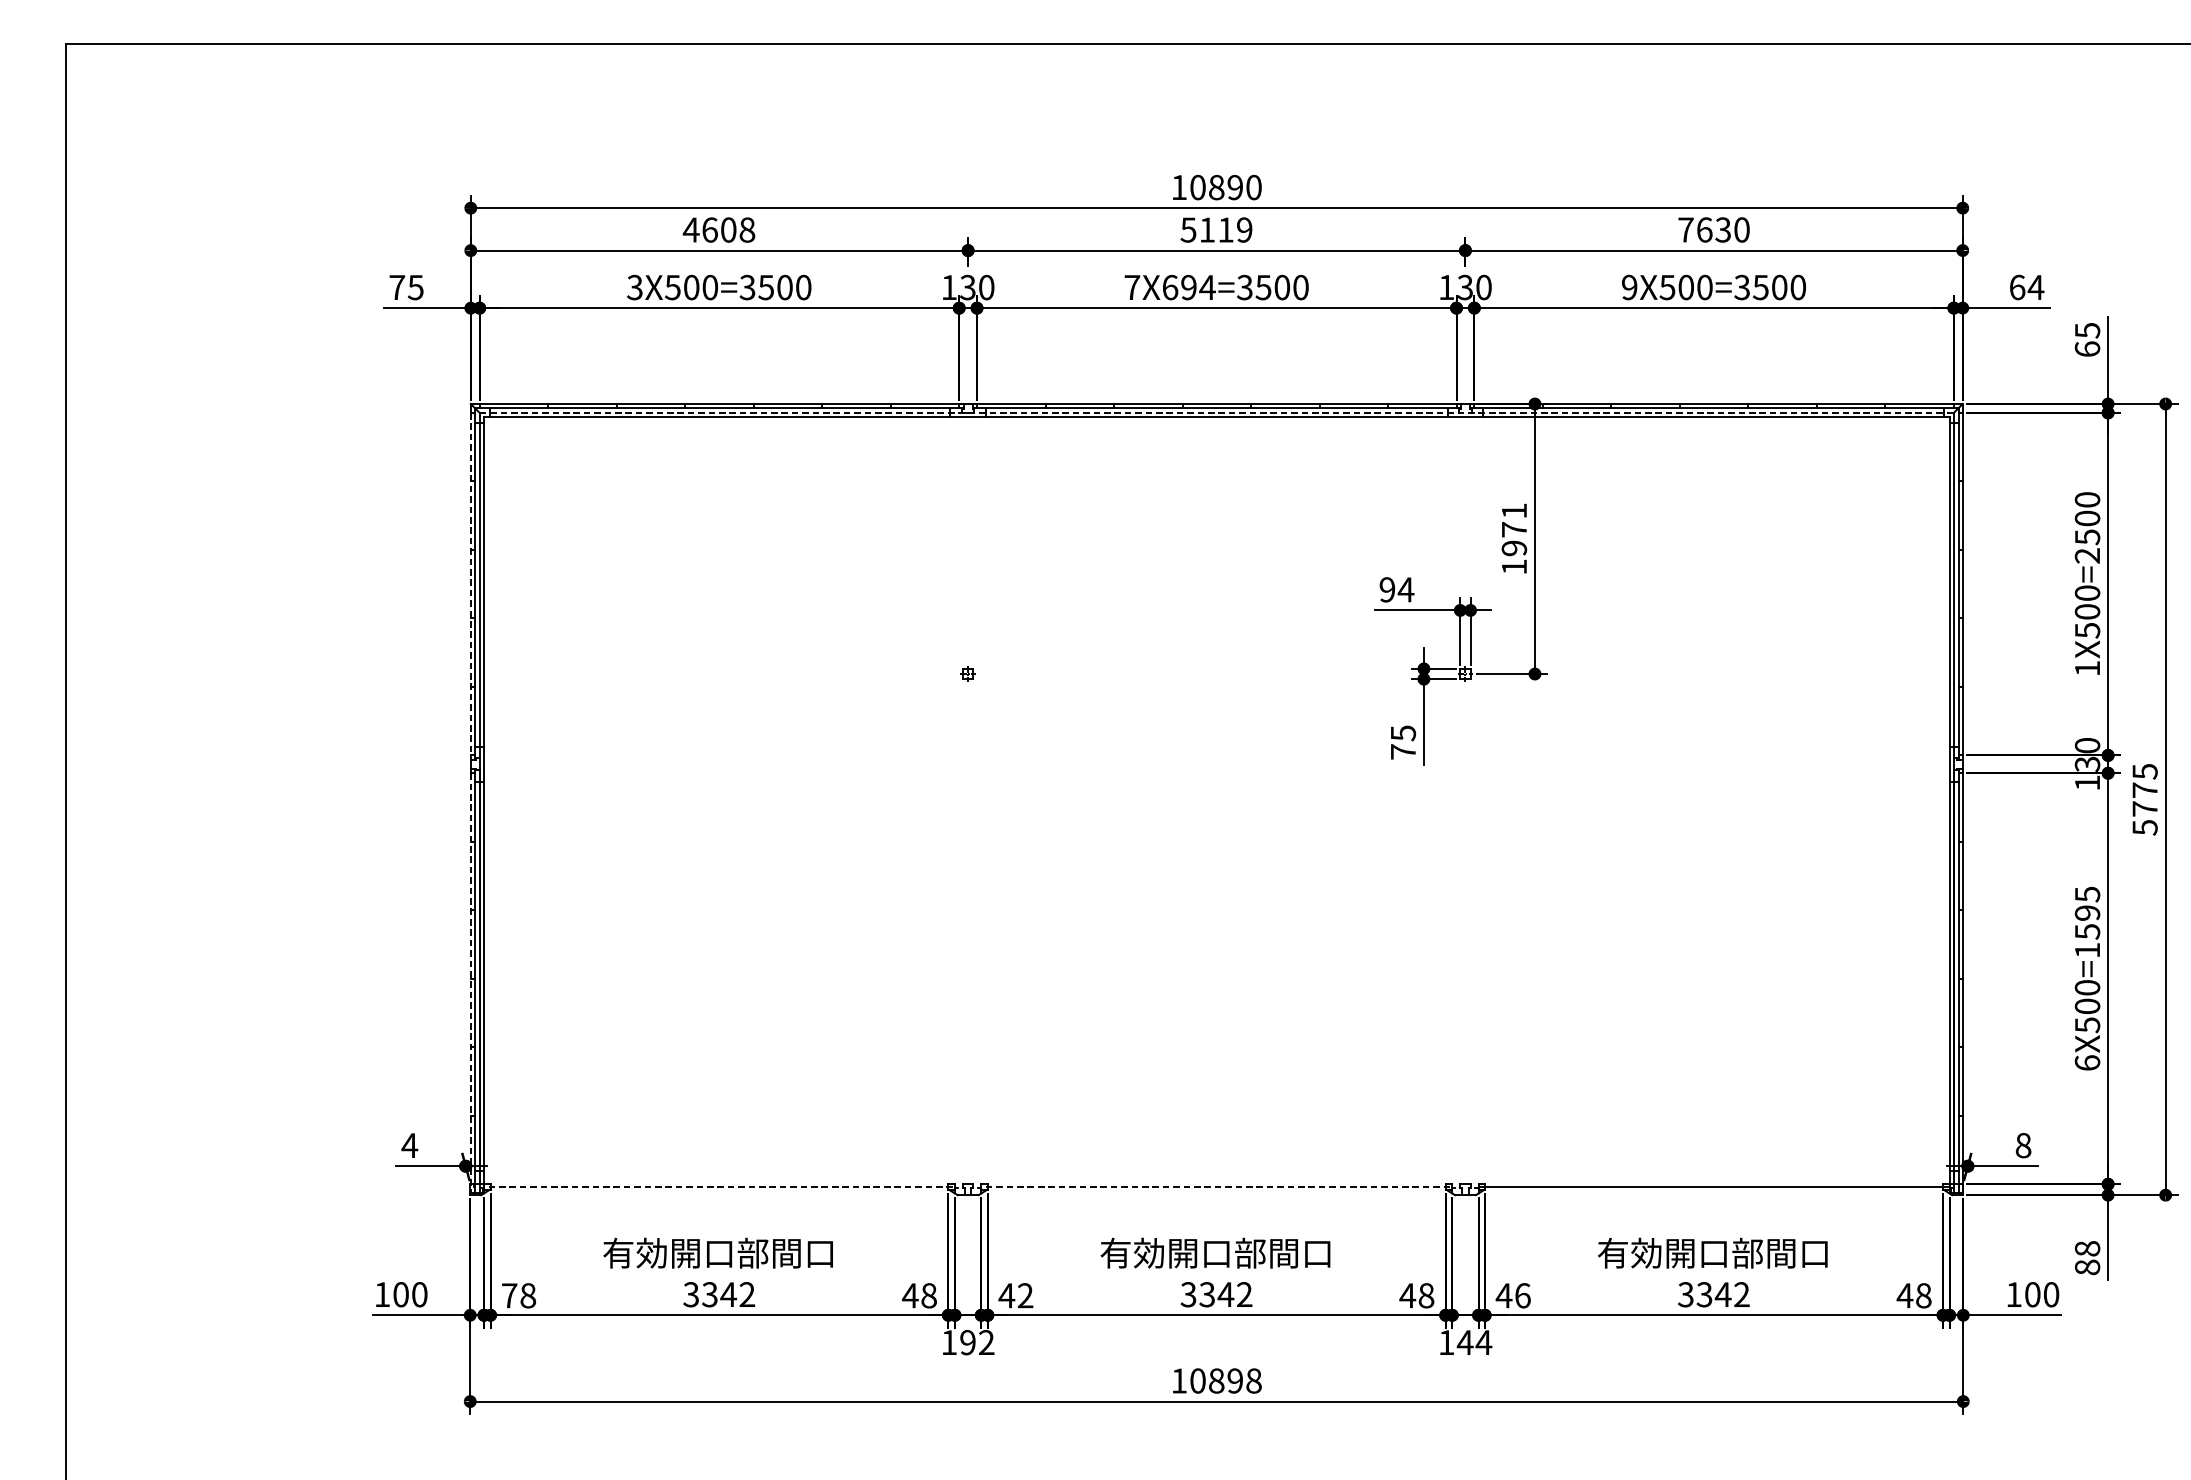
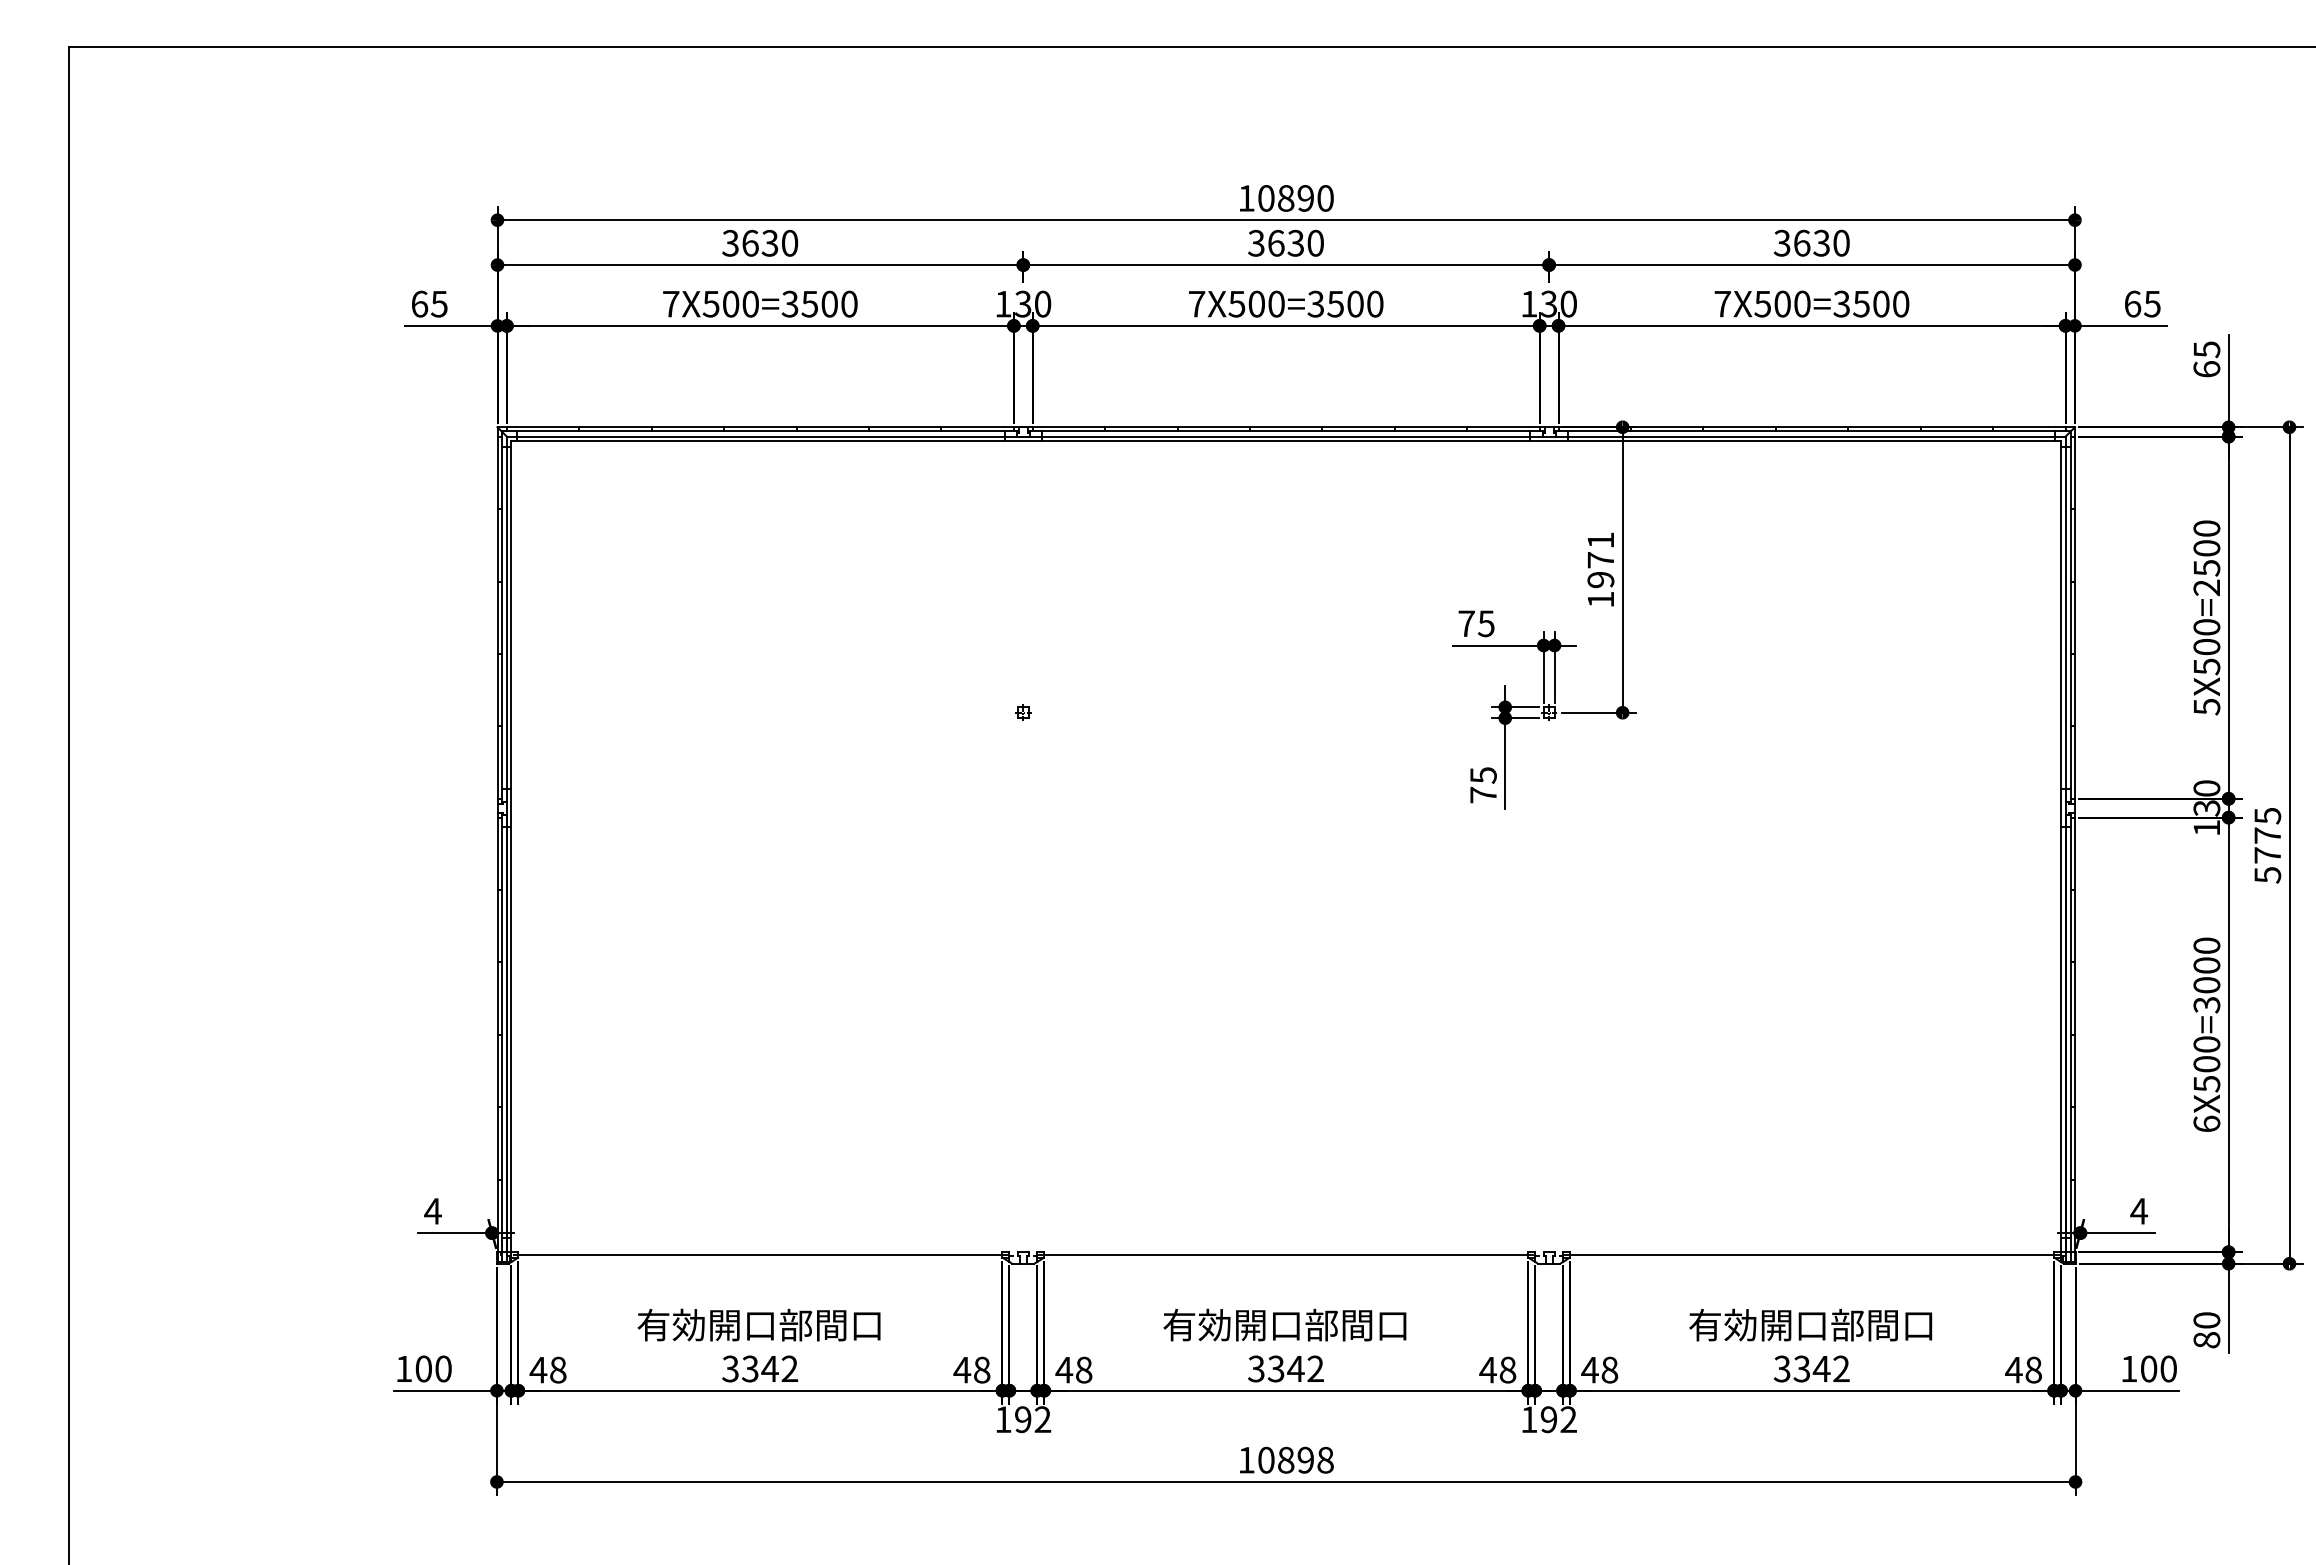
text: (718, 229) -> (759, 242), 4608 -> 3630
text: (1217, 229) -> (1286, 242), 5119 -> 3630
text: (1685, 229) -> (1781, 242), 7630 -> 3630
text: (397, 286) -> (419, 303), 75 -> 65
text: (634, 286) -> (670, 303), 3X500=3500 -> 7X500=3500
text: (1188, 286) -> (1256, 303), 7X694=3500 -> 7X500=3500
text: (1629, 286) -> (1722, 303), 9X500=3500 -> 7X500=3500
text: (2036, 287) -> (2152, 304), 64 -> 65
line: (1217, 412) -> (1286, 436), dashed -> solid
line: (470, 584) -> (497, 618), dashed -> solid
text: (1396, 589) -> (1476, 623), 94 -> 75
text: (2088, 669) -> (2207, 707), 1X500=2500 -> 5X500=2500
text: (2087, 922) -> (2206, 975), 6X500=1595 -> 6X500=3000
line: (470, 983) -> (497, 1039), dashed -> solid
text: (2022, 1145) -> (2138, 1211), 8 -> 4
line: (719, 1187) -> (760, 1255), dashed -> solid
line: (1217, 1187) -> (1286, 1255), dashed -> solid
text: (2087, 1248) -> (2206, 1320), 88 -> 80
text: (1025, 1295) -> (1083, 1369), 42 -> 48
text: (1522, 1295) -> (1609, 1369), 46 -> 48
text: (509, 1296) -> (538, 1370), 78 -> 48
text: (1474, 1342) -> (1558, 1419), 144 -> 192

